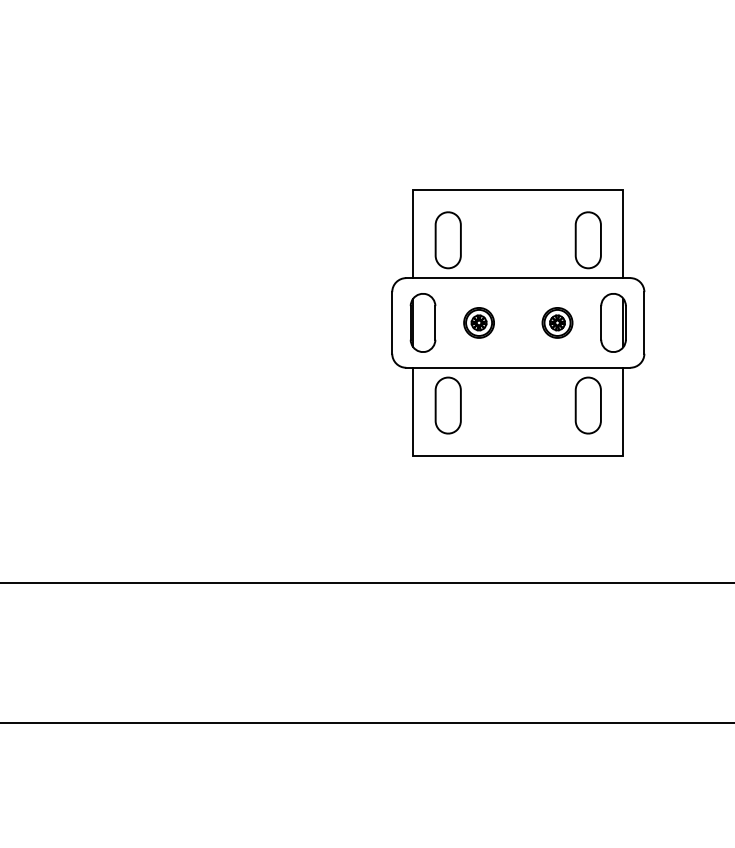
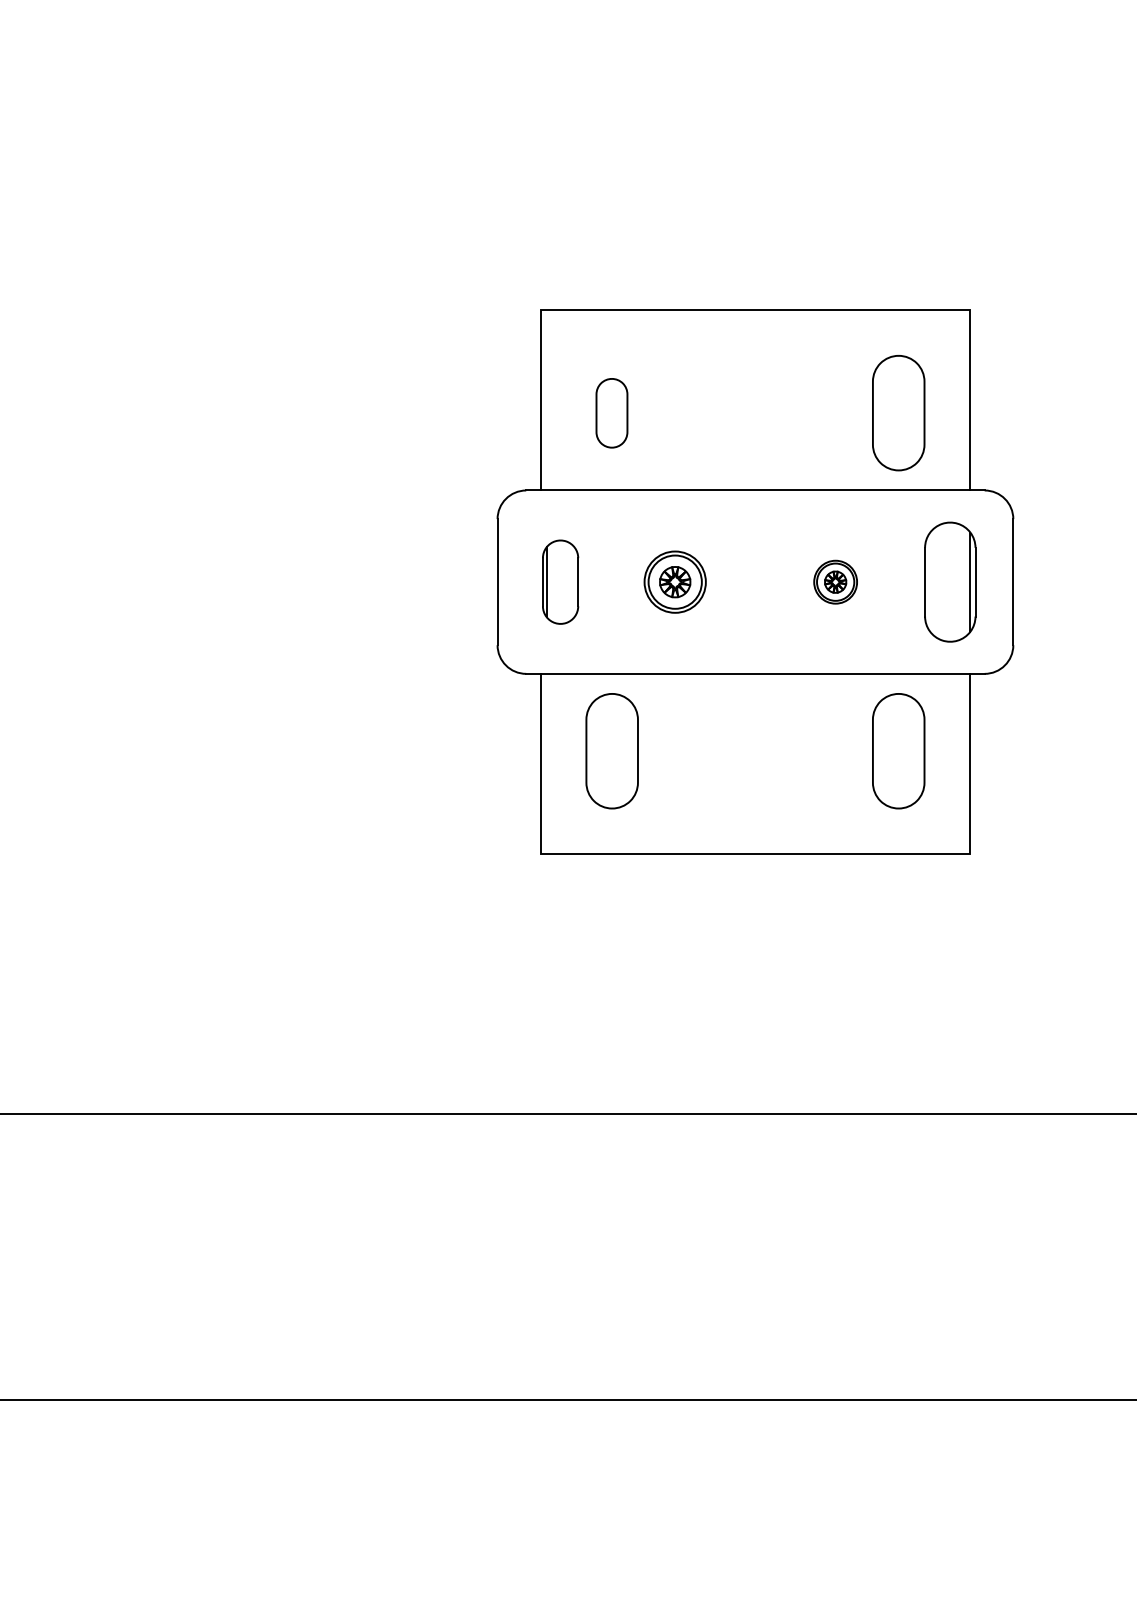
part: (447, 240) -> (610, 413), size x0.6
part: (422, 322) -> (559, 581), size x0.7
part: (557, 322) -> (835, 581), size x0.7

